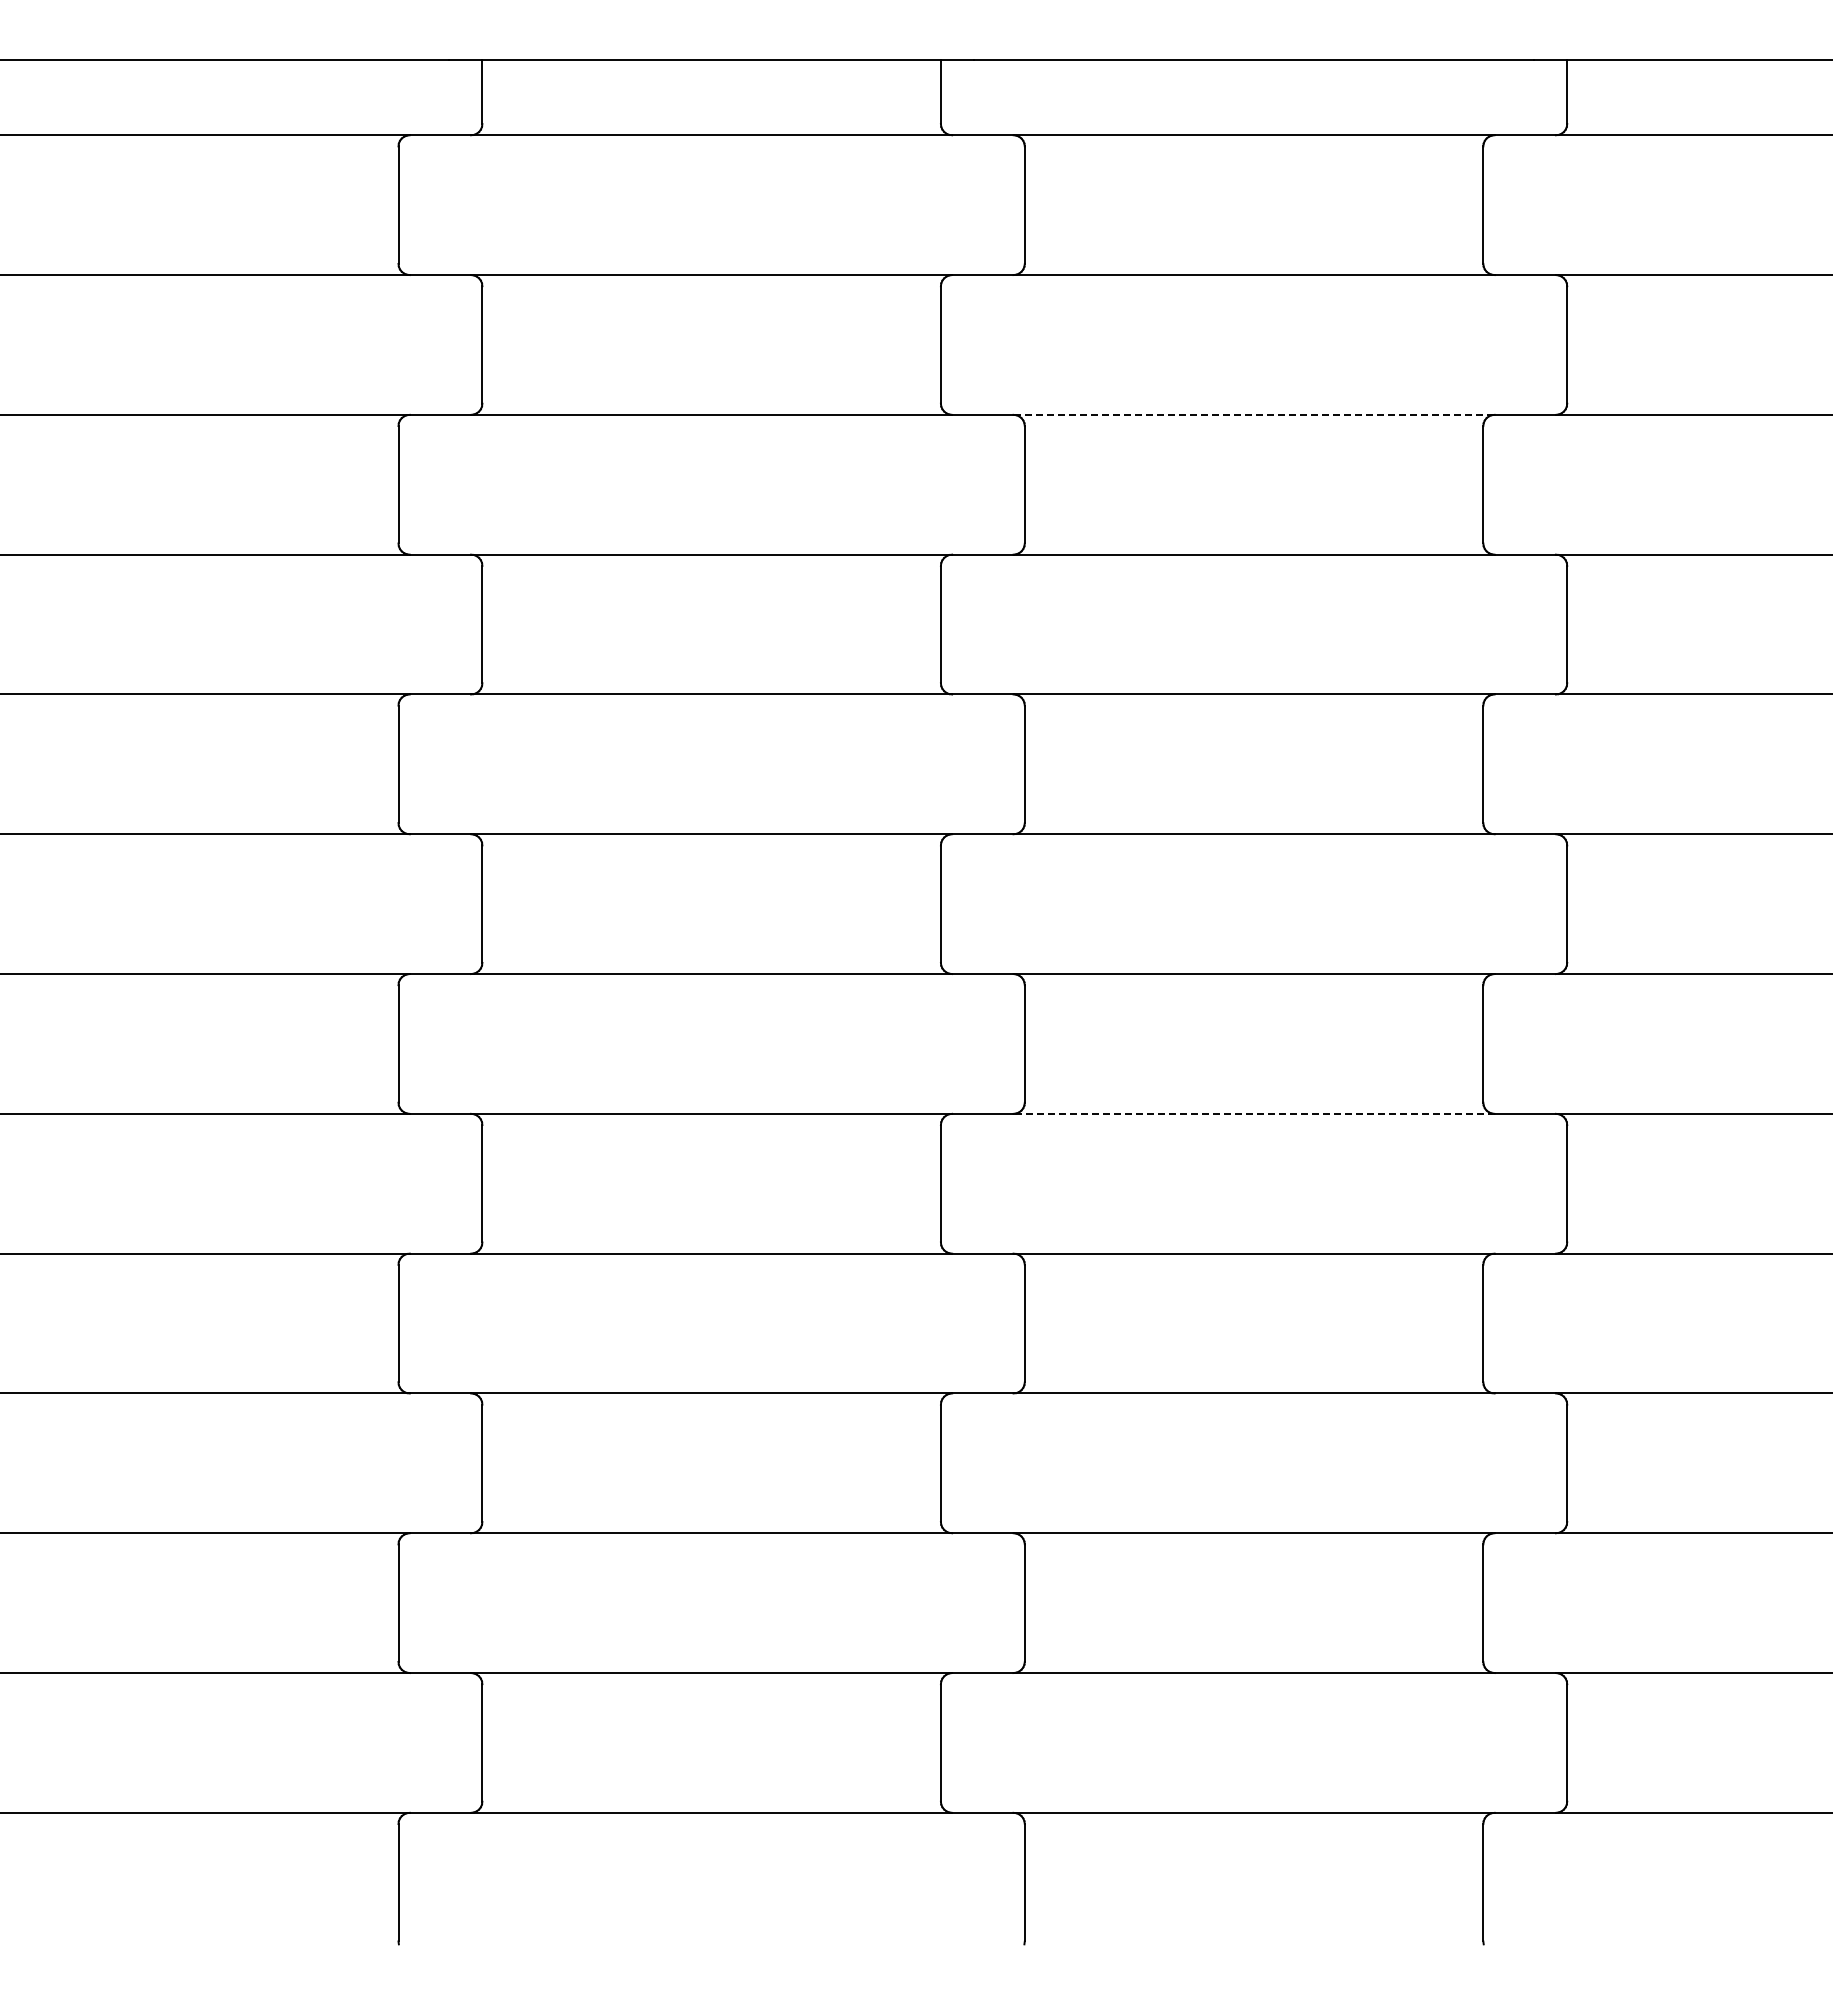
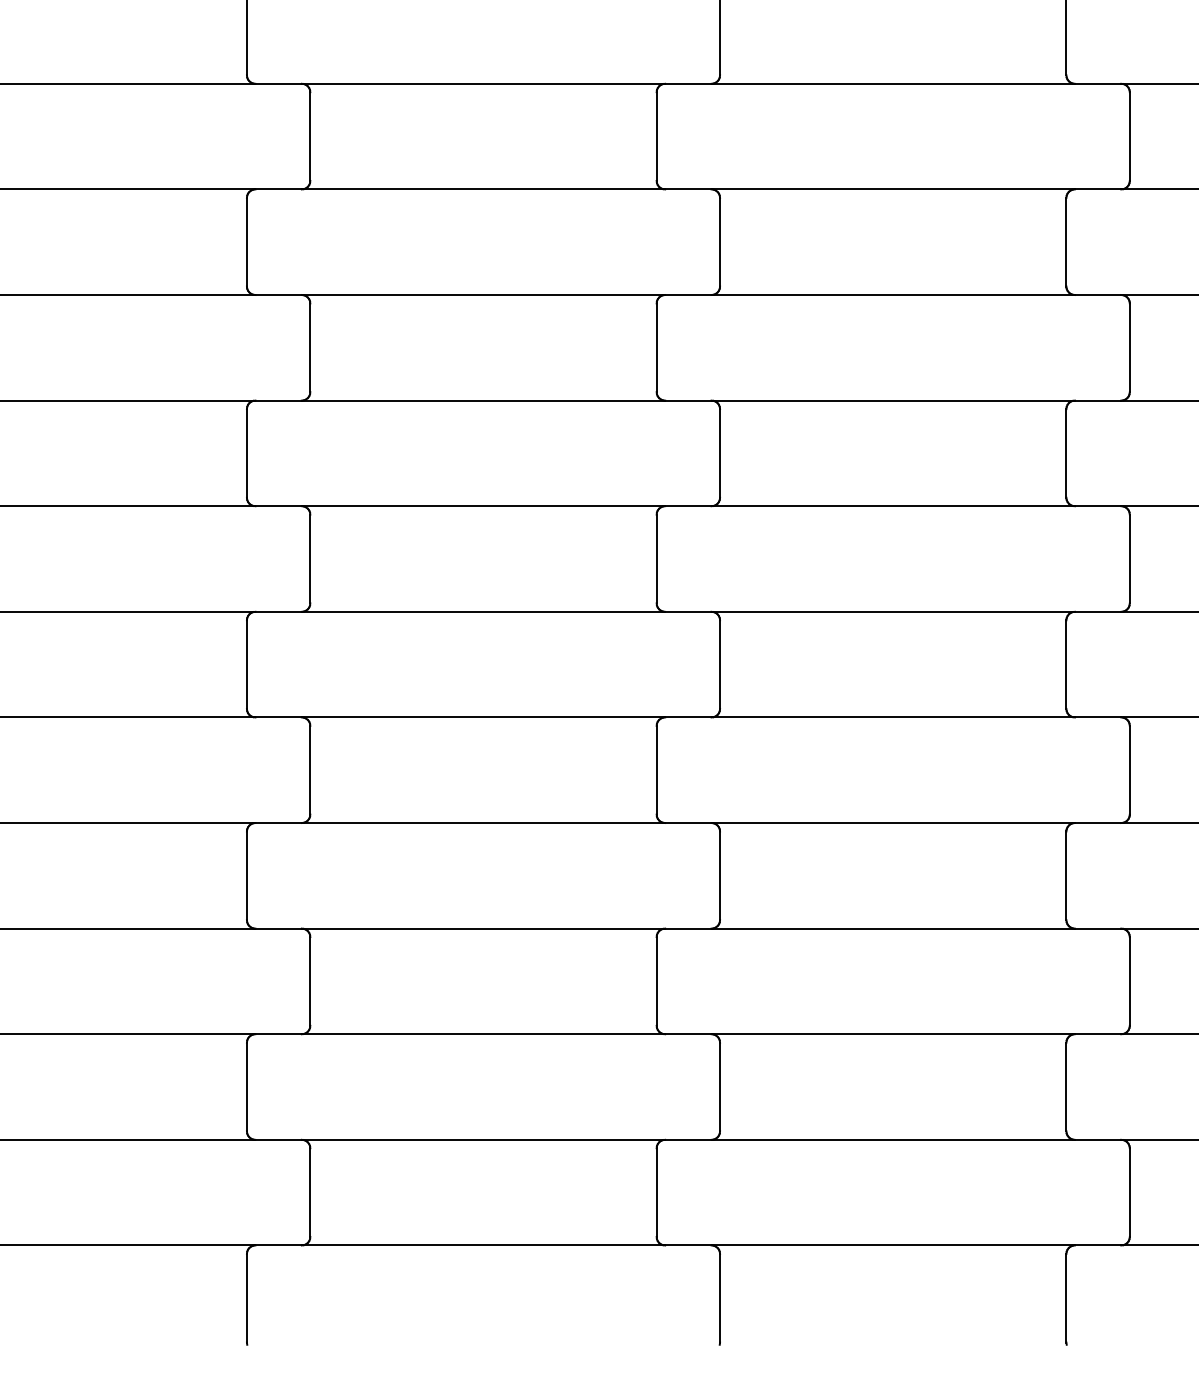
line: (1254, 414) -> (893, 189), dashed -> solid
line: (1254, 1113) -> (893, 717), dashed -> solid

